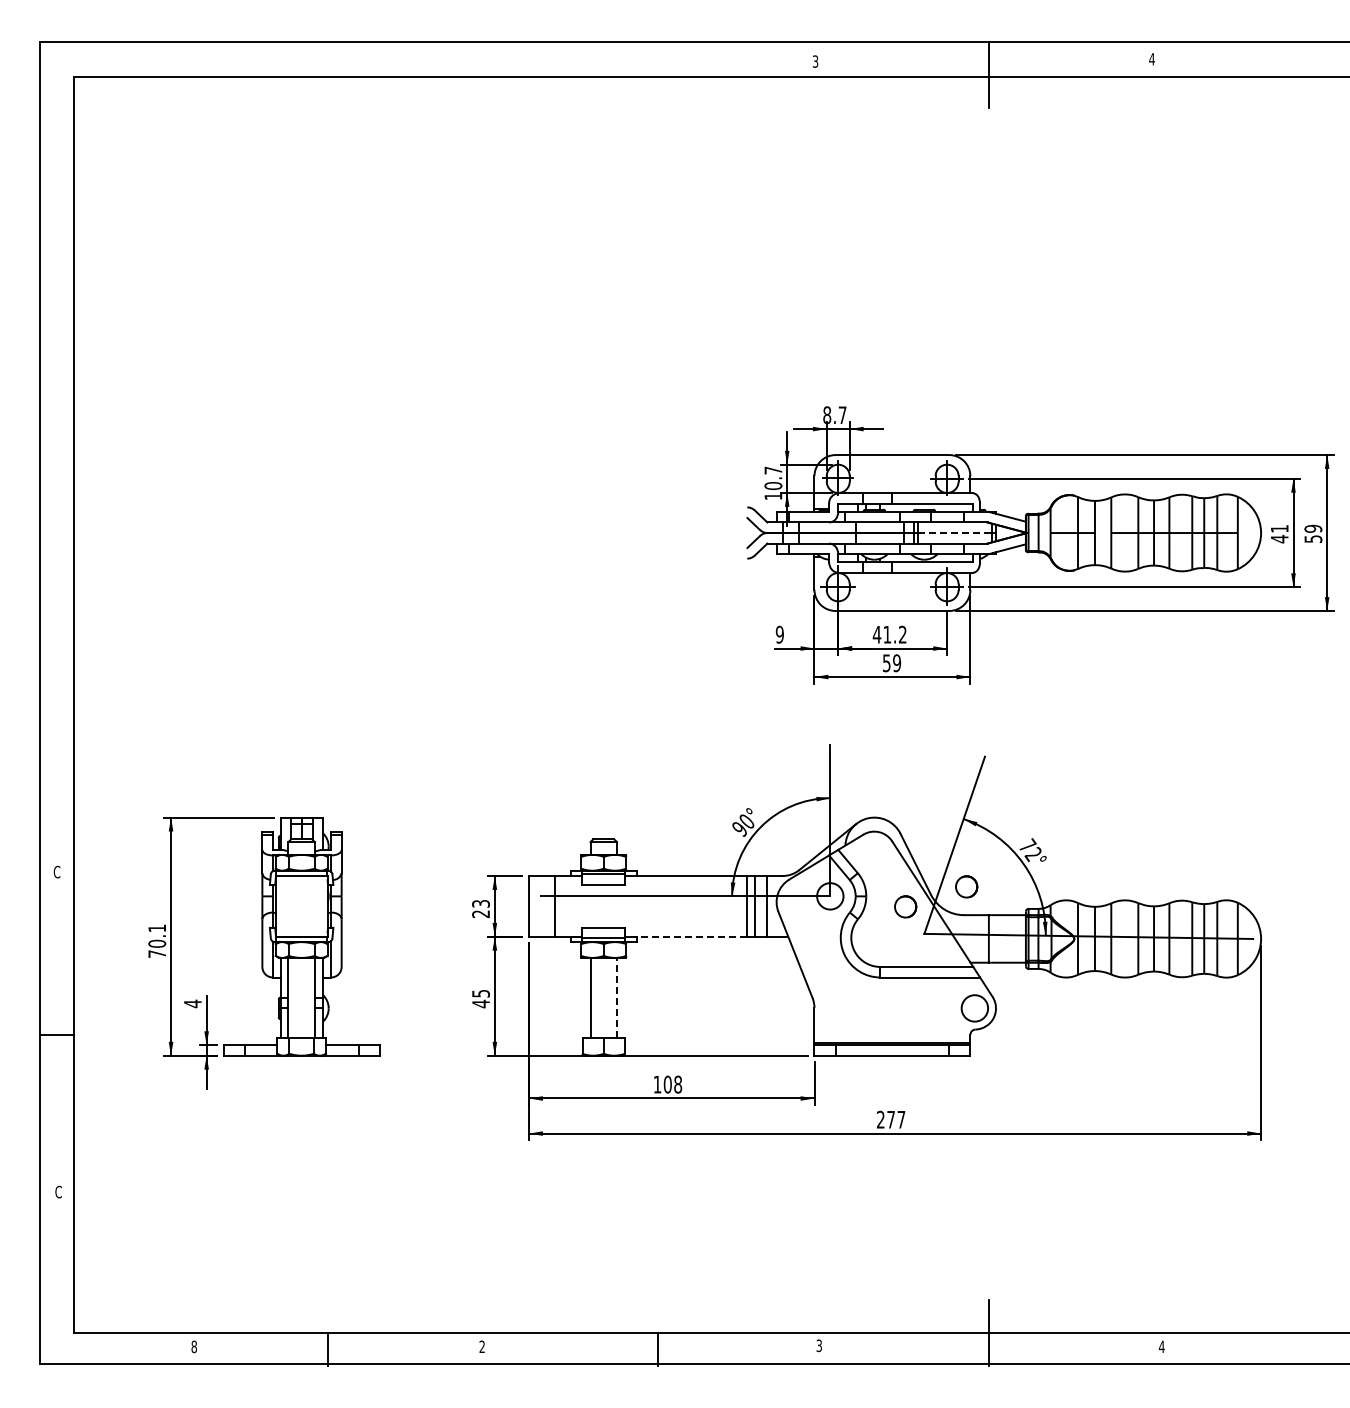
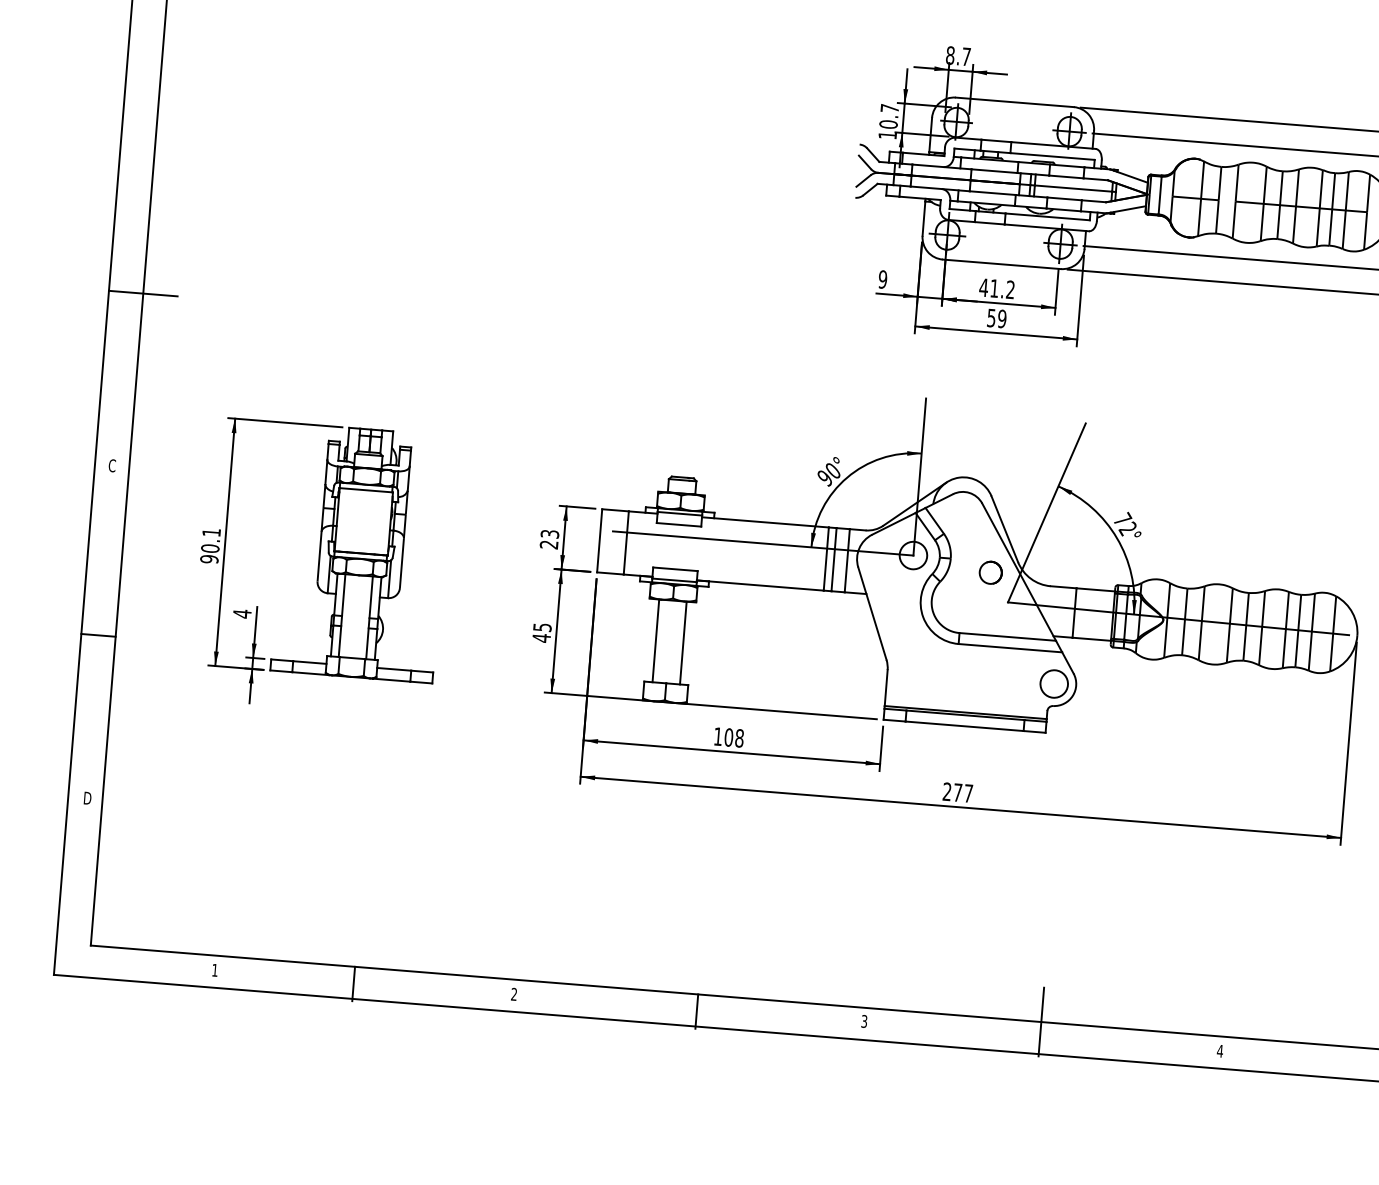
line: (955, 533) -> (1073, 189), dashed -> solid
line: (73, 705) -> (143, 294), added
circle: (966, 886) -> (1055, 556), removed
line: (685, 936) -> (759, 585), dashed -> solid
text: (157, 954) -> (209, 559), 70.1 -> 90.1
line: (616, 997) -> (682, 642), dashed -> solid
text: (58, 1191) -> (87, 797), C -> D
text: (193, 1346) -> (214, 969), 8 -> 1

